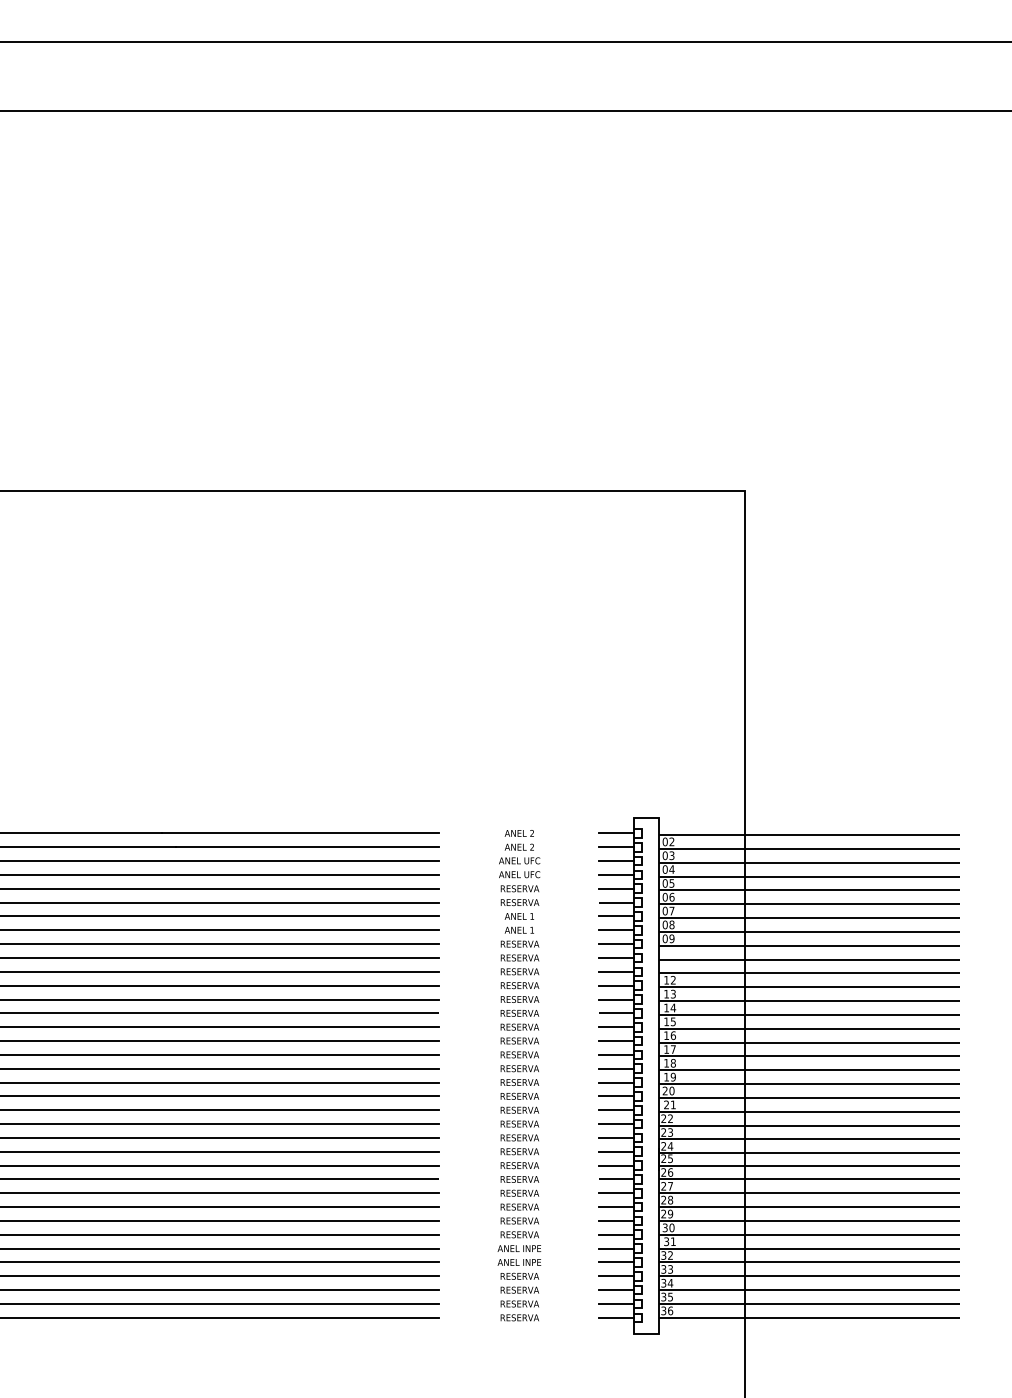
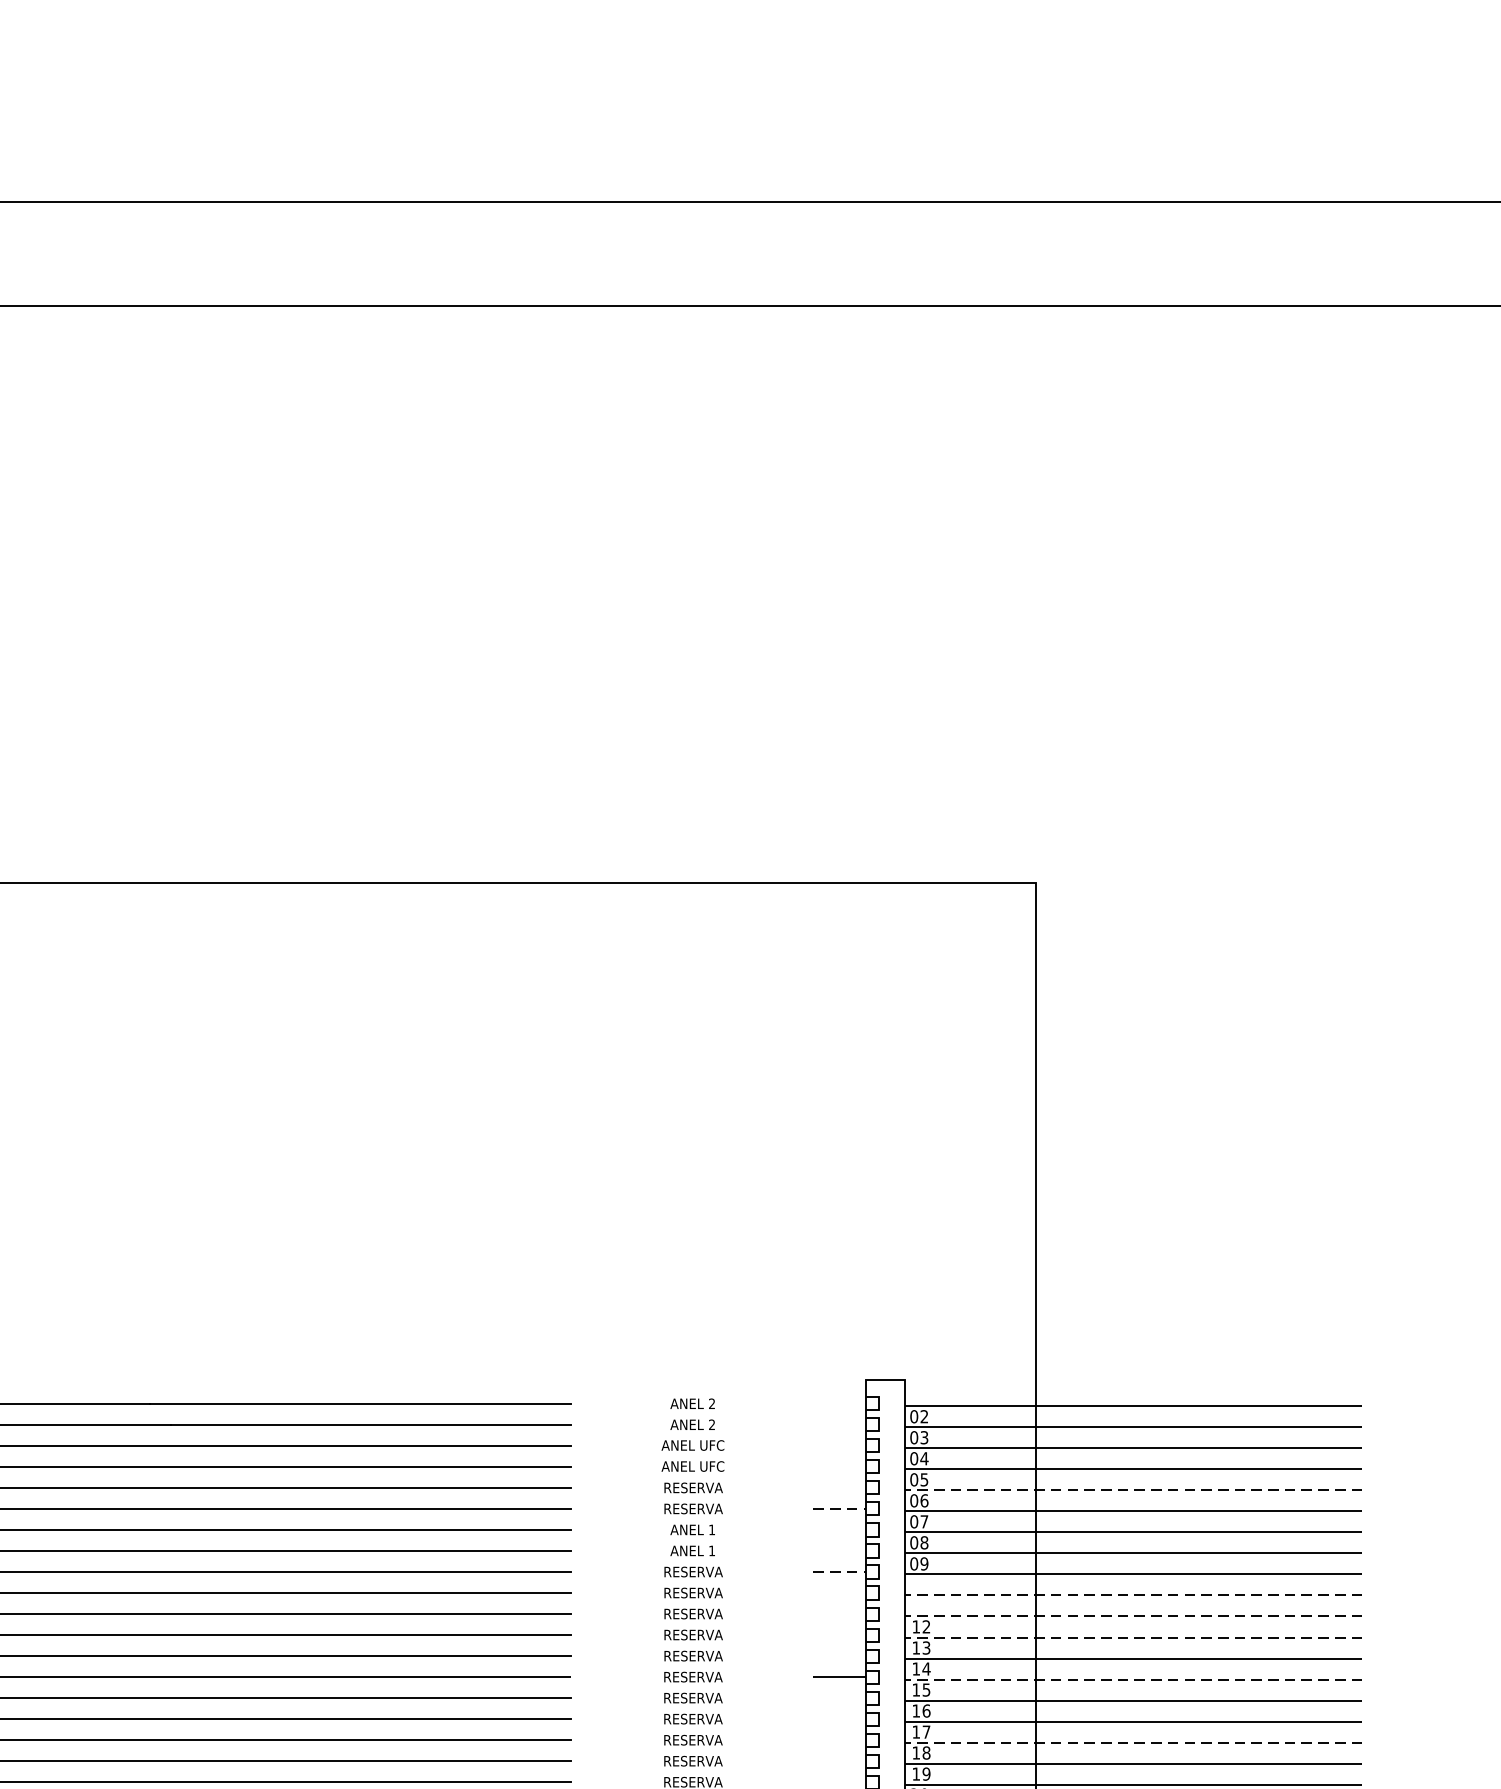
line: (615, 833) -> (838, 1403), removed
line: (615, 847) -> (838, 1425), removed
line: (615, 860) -> (838, 1444), removed
line: (615, 874) -> (838, 1466), removed
line: (615, 888) -> (838, 1487), removed
line: (809, 890) -> (1133, 1490), solid -> dashed
line: (616, 902) -> (840, 1508), solid -> dashed
line: (615, 916) -> (838, 1530), removed
line: (615, 930) -> (838, 1551), removed
line: (616, 944) -> (840, 1572), solid -> dashed
line: (615, 957) -> (838, 1592), removed
line: (809, 959) -> (1133, 1595), solid -> dashed
line: (615, 971) -> (838, 1613), removed
line: (809, 973) -> (1133, 1616), solid -> dashed
line: (615, 985) -> (838, 1634), removed
line: (809, 987) -> (1133, 1637), solid -> dashed
line: (615, 999) -> (838, 1656), removed
line: (809, 1014) -> (1133, 1678), solid -> dashed
line: (615, 1027) -> (838, 1698), removed
line: (615, 1041) -> (838, 1719), removed
line: (615, 1054) -> (838, 1739), removed
line: (809, 1056) -> (1133, 1742), solid -> dashed
line: (615, 1068) -> (838, 1760), removed
line: (615, 1082) -> (838, 1782), removed

